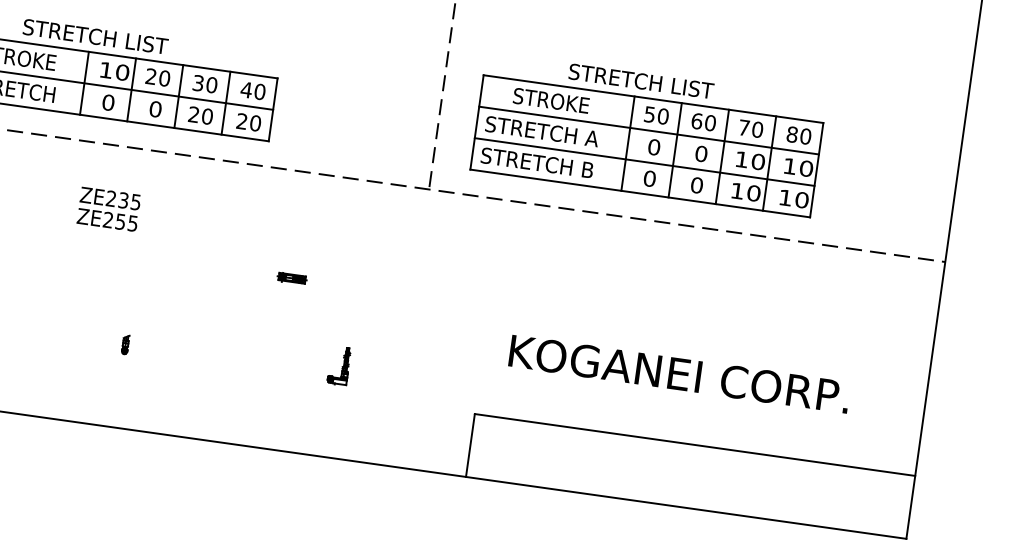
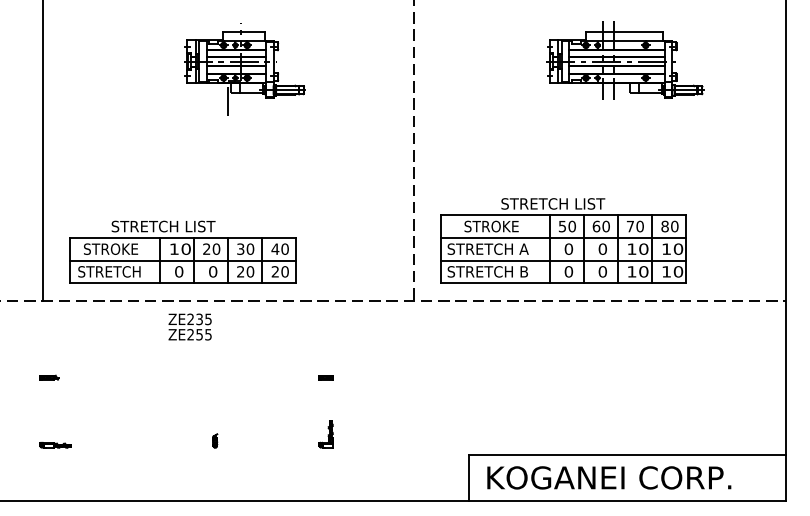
text: (108, 208) -> (189, 326), moved
part: (291, 278) -> (325, 377), size x0.71
part: (338, 365) -> (325, 434), moved
text: (679, 373) -> (609, 477), moved

